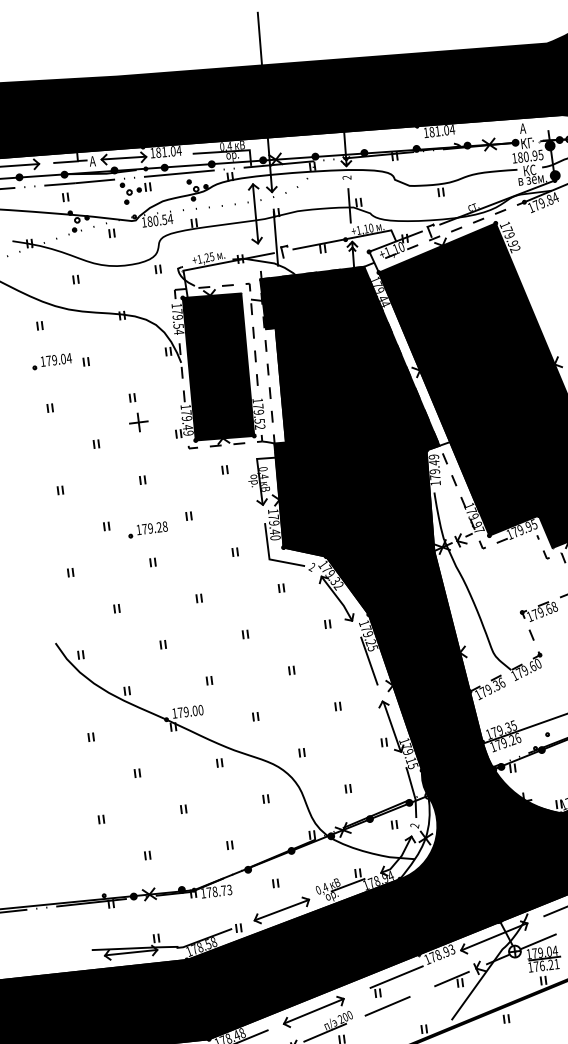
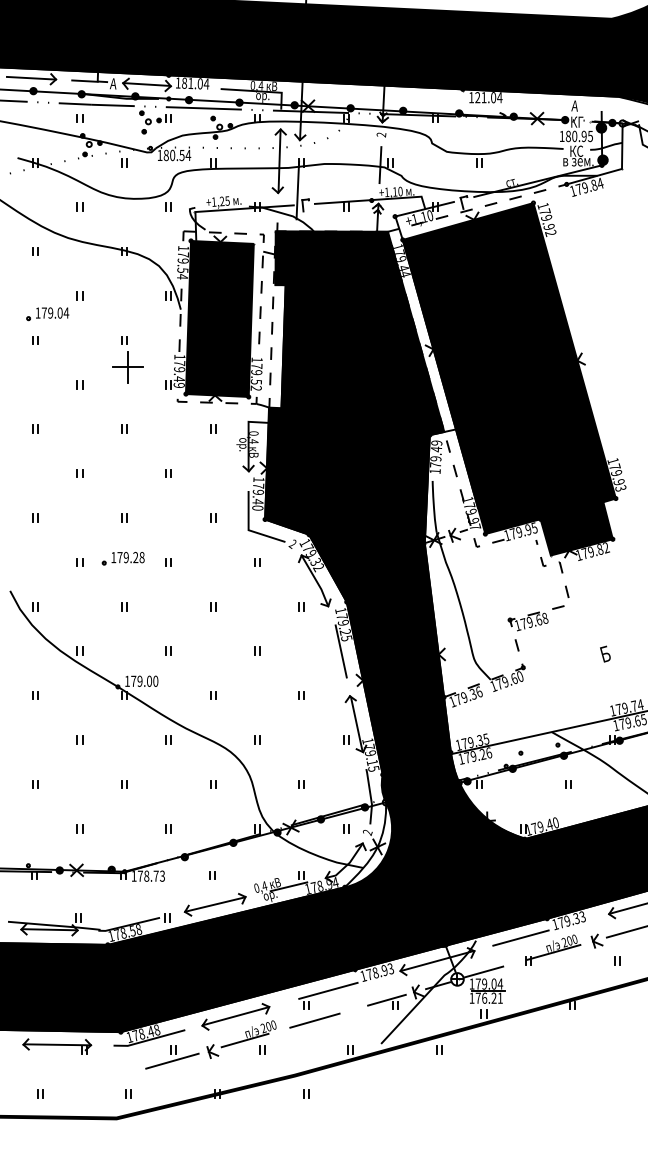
text: (431, 131) -> (477, 97), 181.04 -> 121.04
part: (51, 361) -> (47, 314), moved
part: (138, 422) -> (127, 367), size x1.6
part: (147, 529) -> (122, 558), moved

